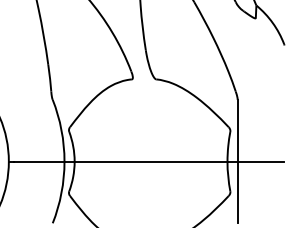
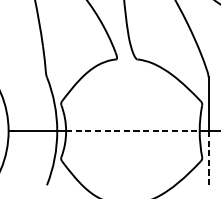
line: (151, 161) -> (133, 131), solid -> dashed
line: (237, 192) -> (208, 158), solid -> dashed

